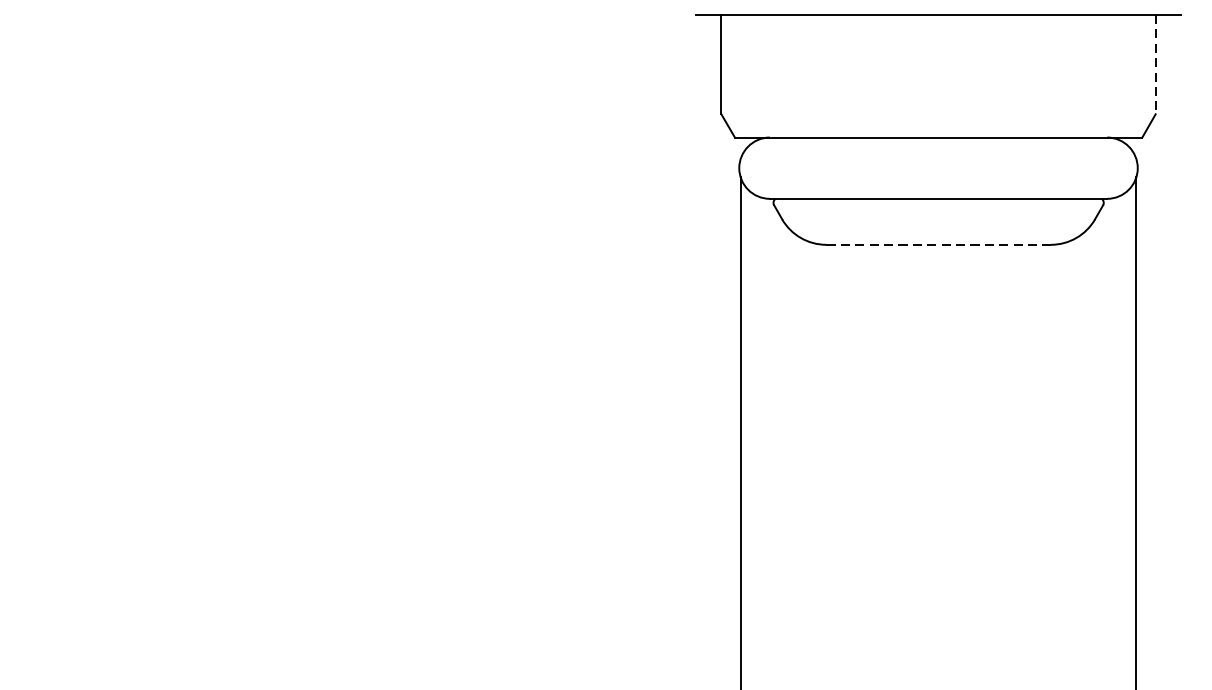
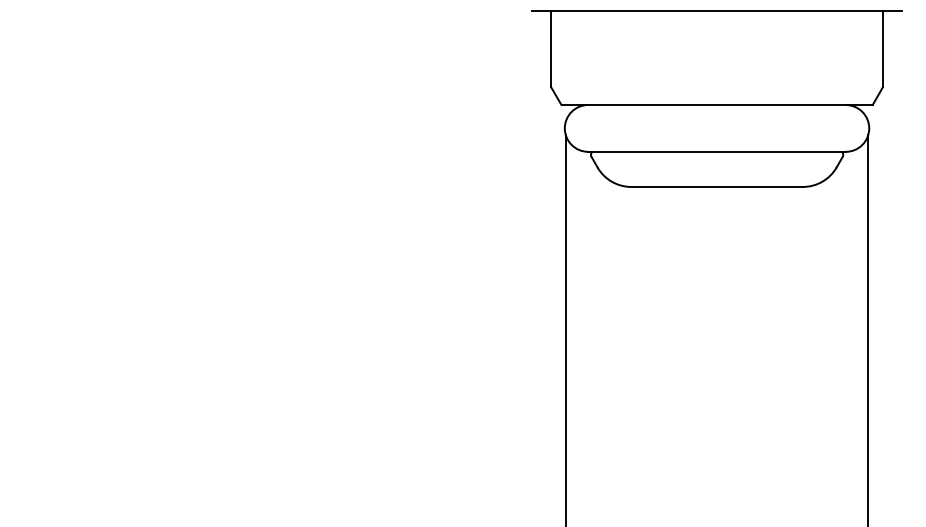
line: (1155, 64) -> (882, 49), dashed -> solid
line: (939, 244) -> (717, 186), dashed -> solid

